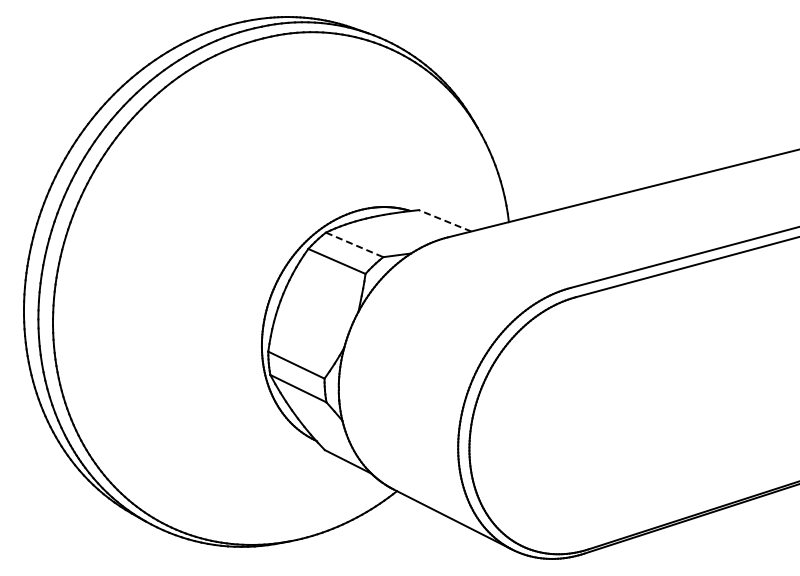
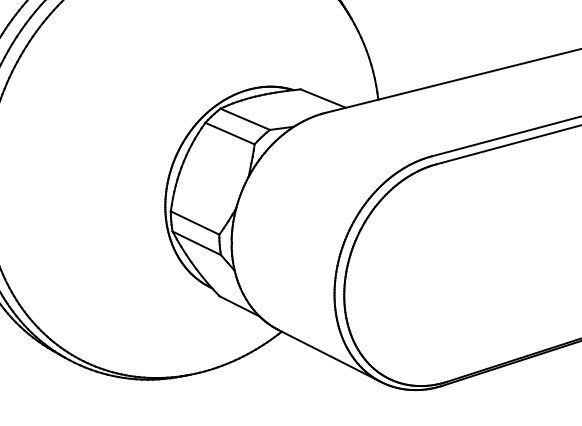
line: (444, 220) -> (322, 98), dashed -> solid
line: (355, 245) -> (246, 119), dashed -> solid

